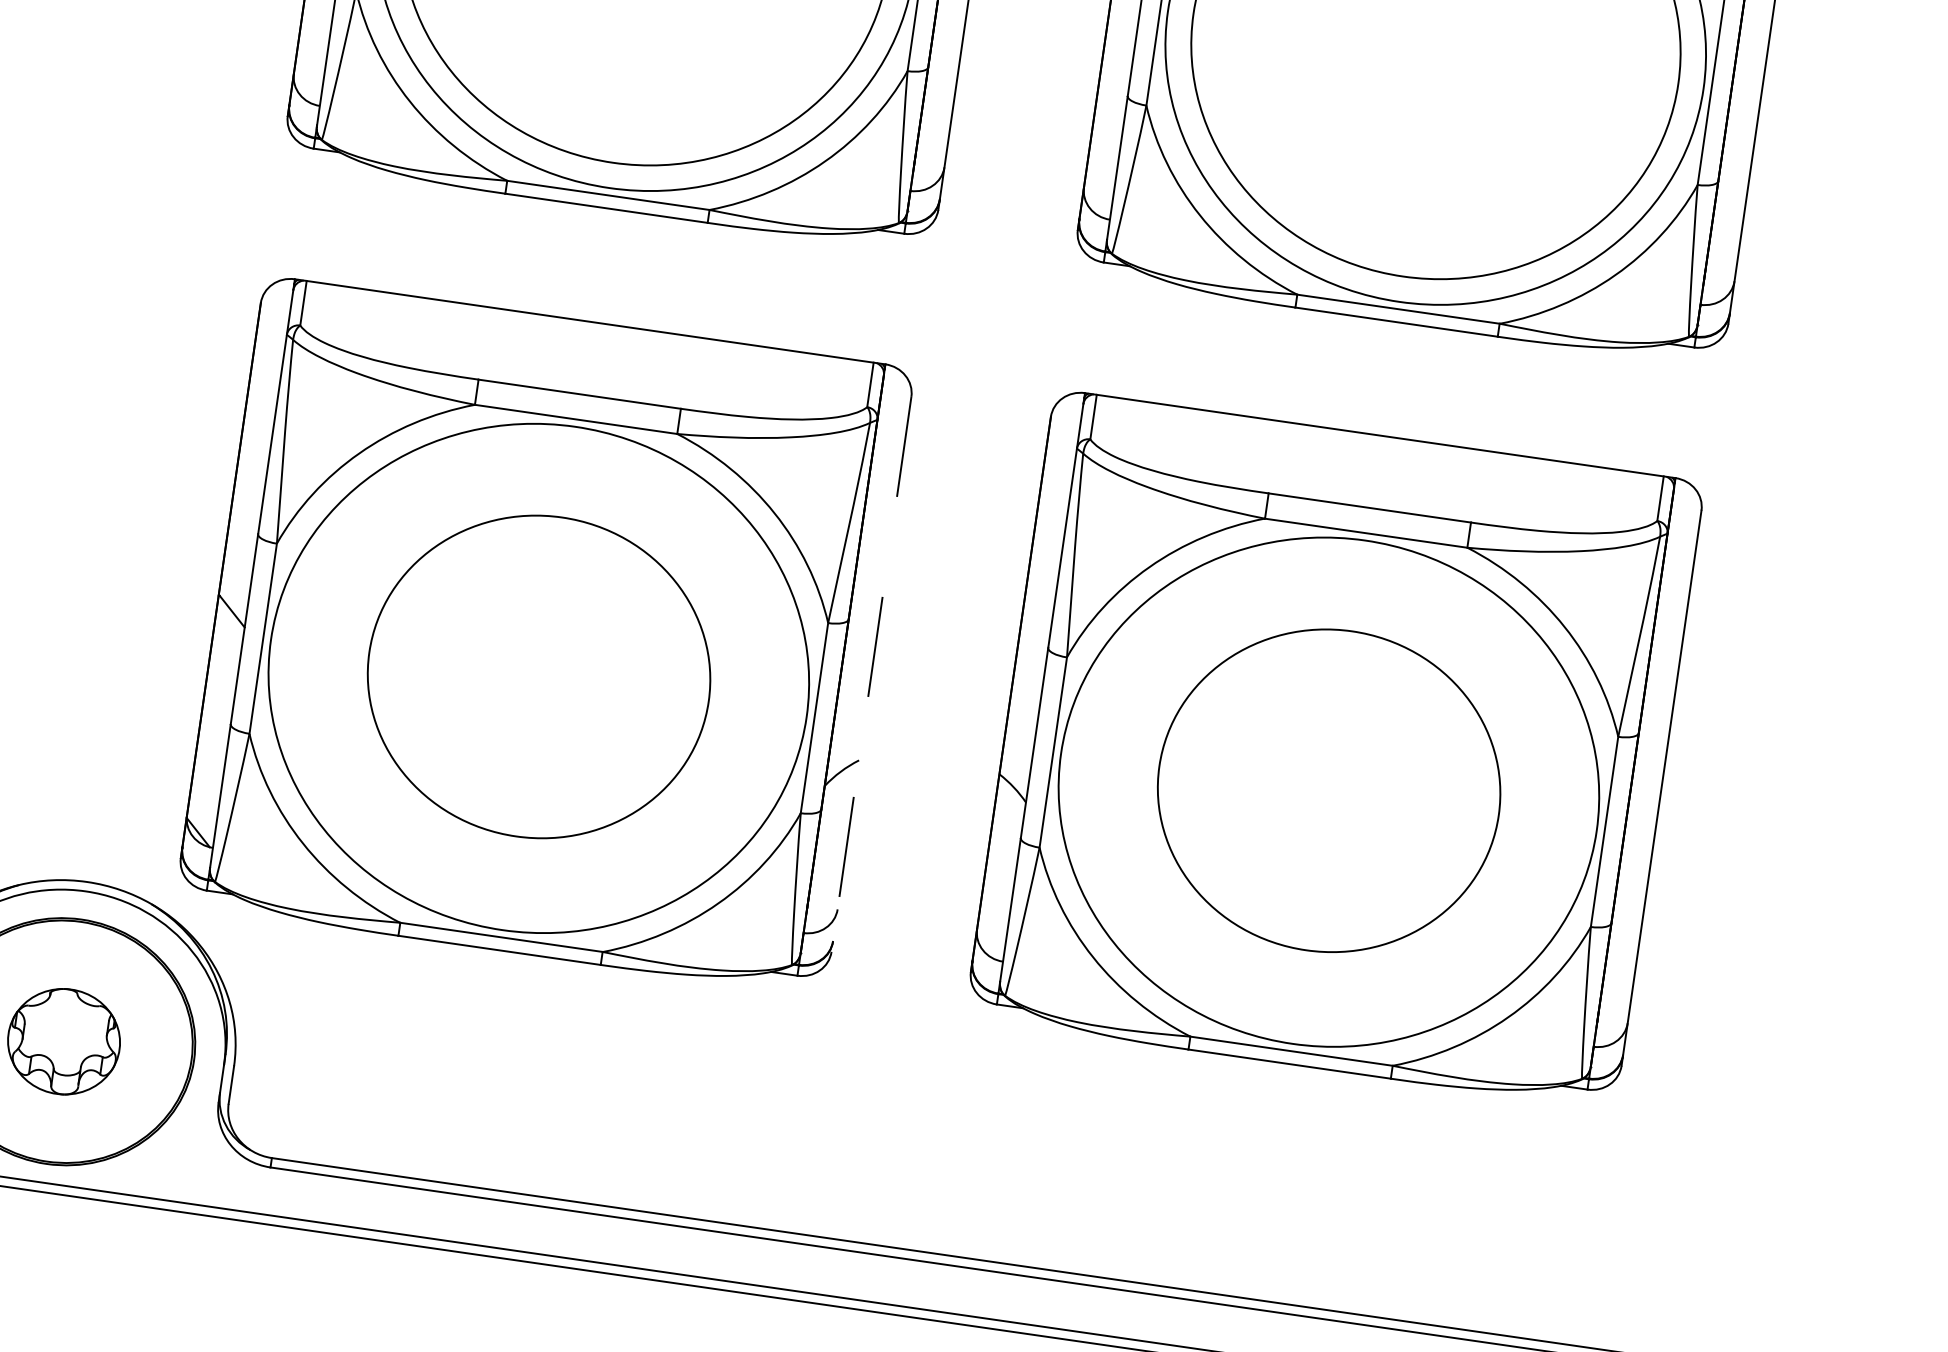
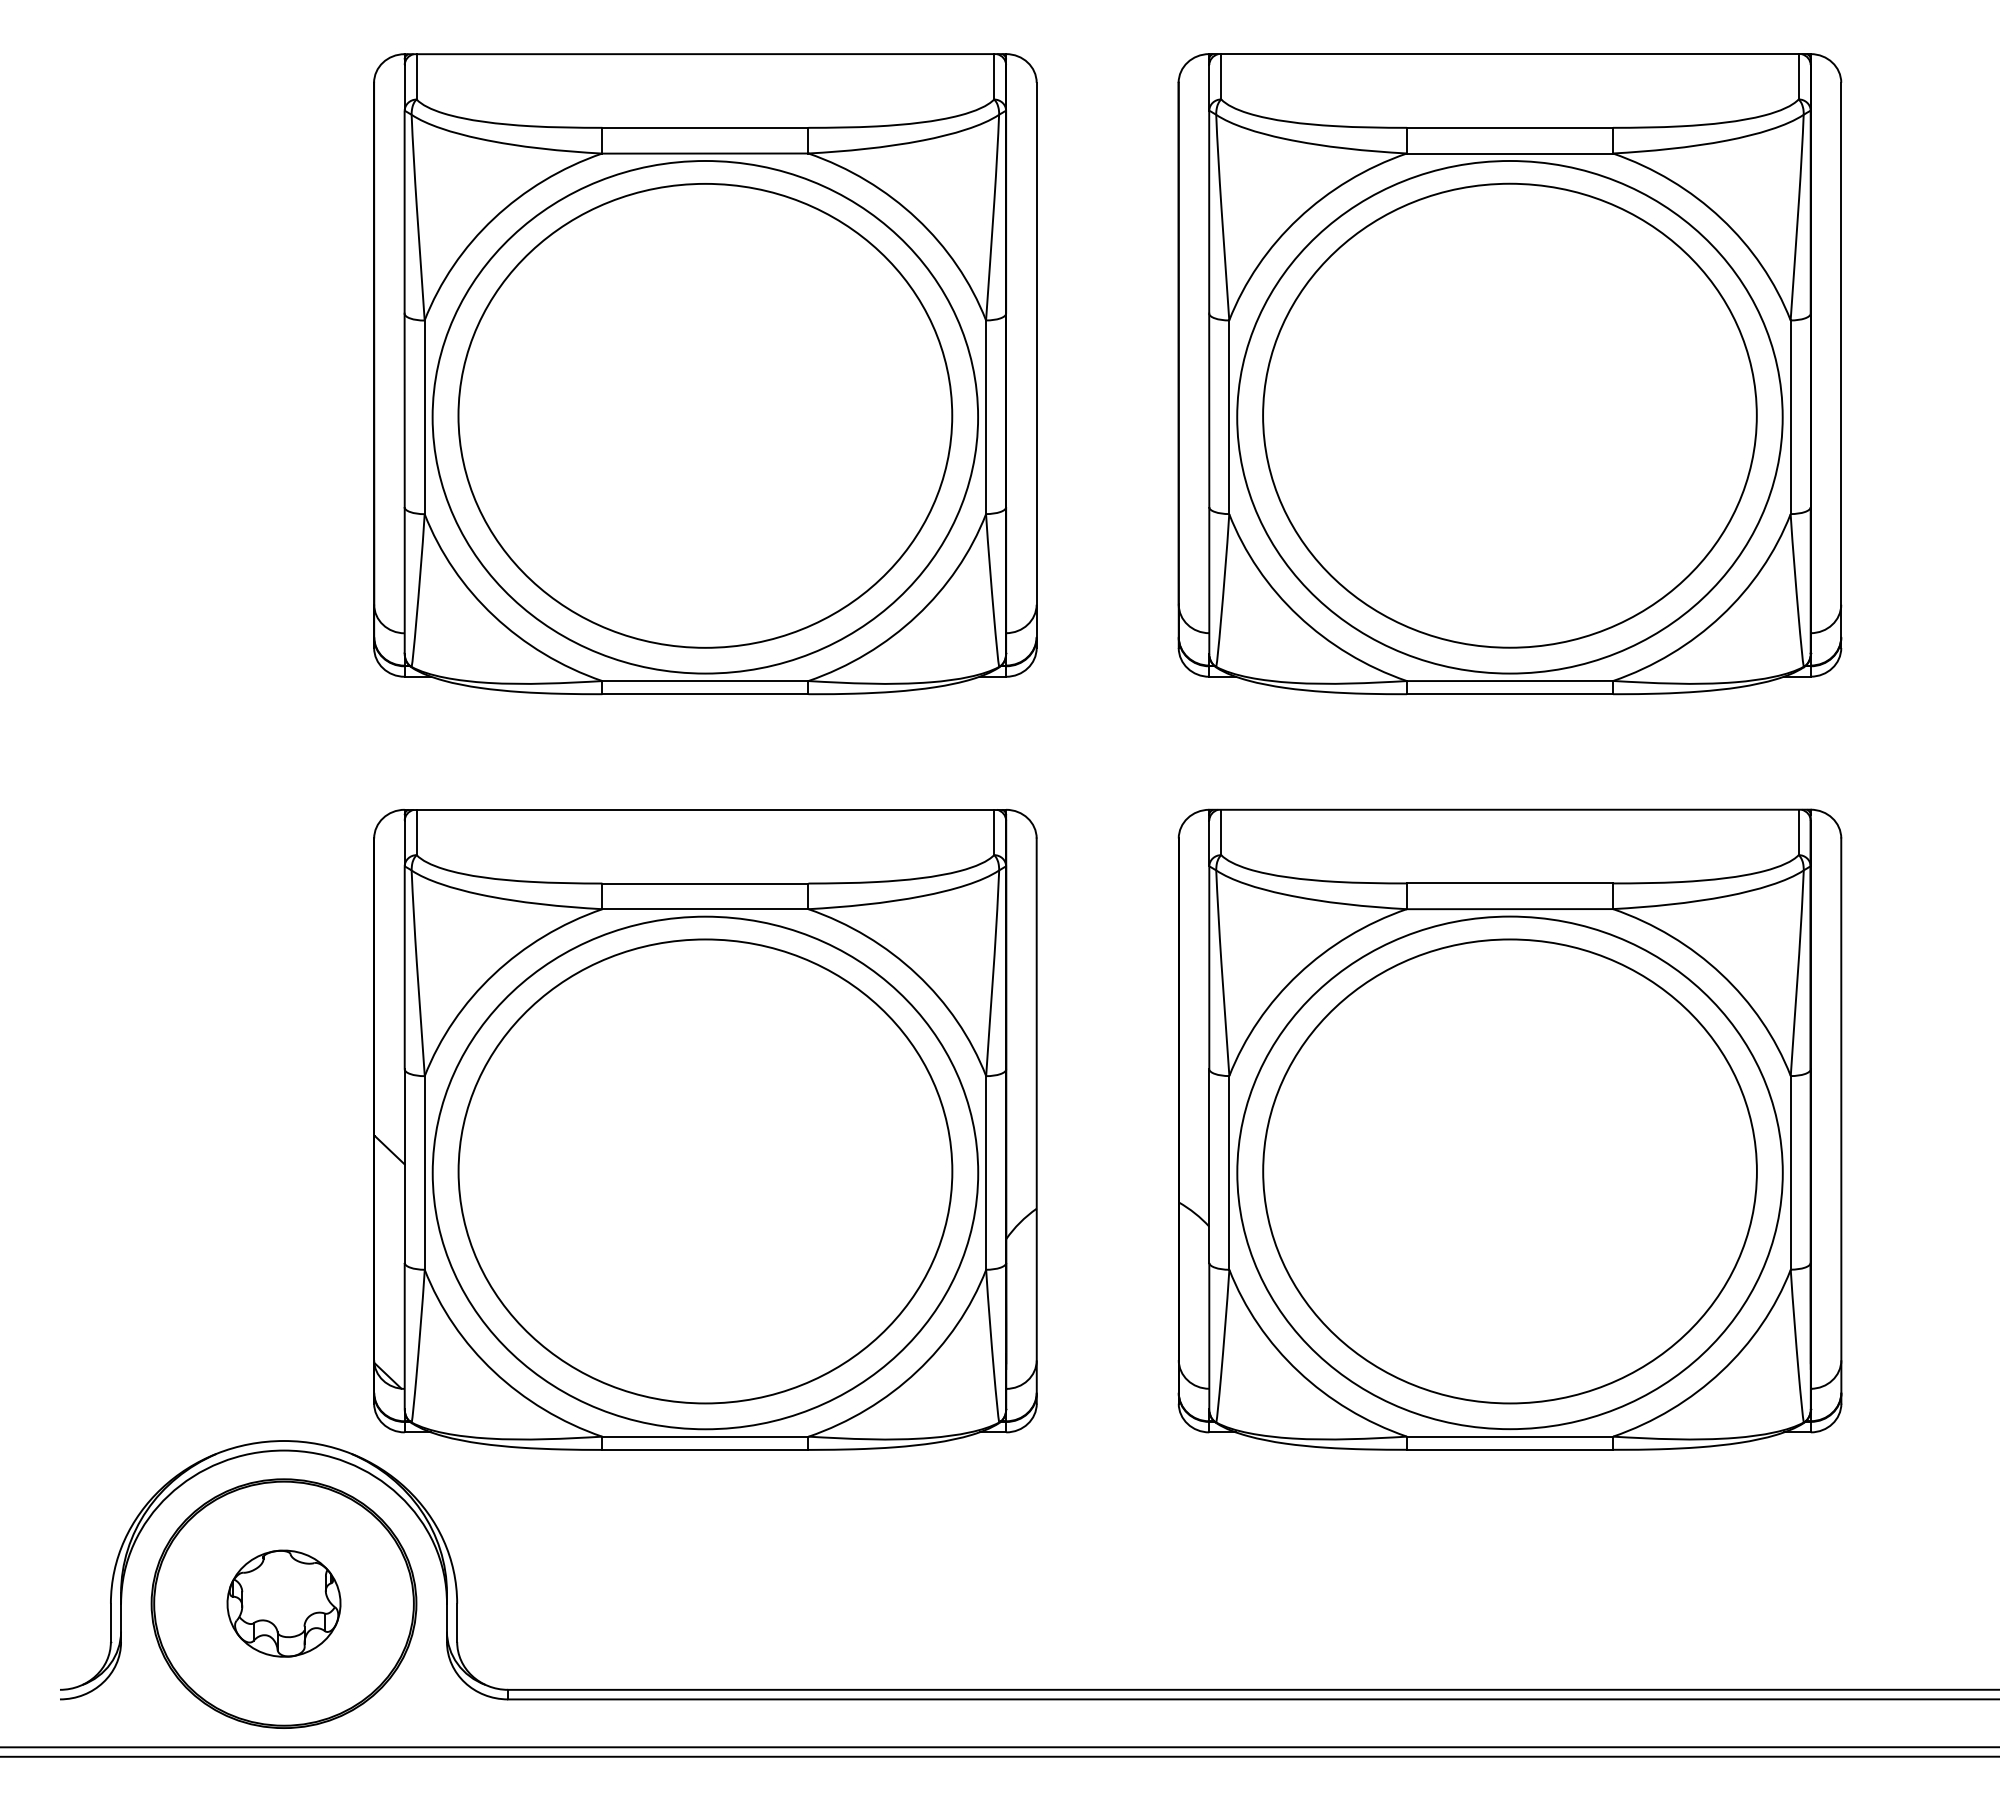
line: (871, 674) -> (1036, 1121), dashed -> solid
part: (539, 676) -> (705, 1171), size x1.43
part: (1328, 790) -> (1509, 1171), size x1.43

